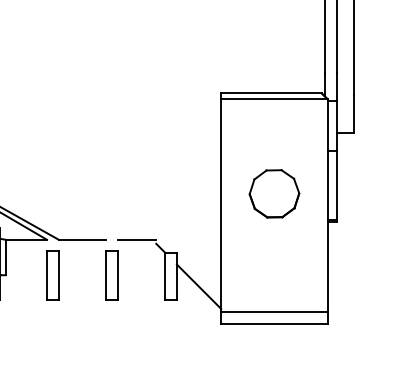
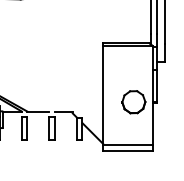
part: (273, 194) -> (133, 102), moved

